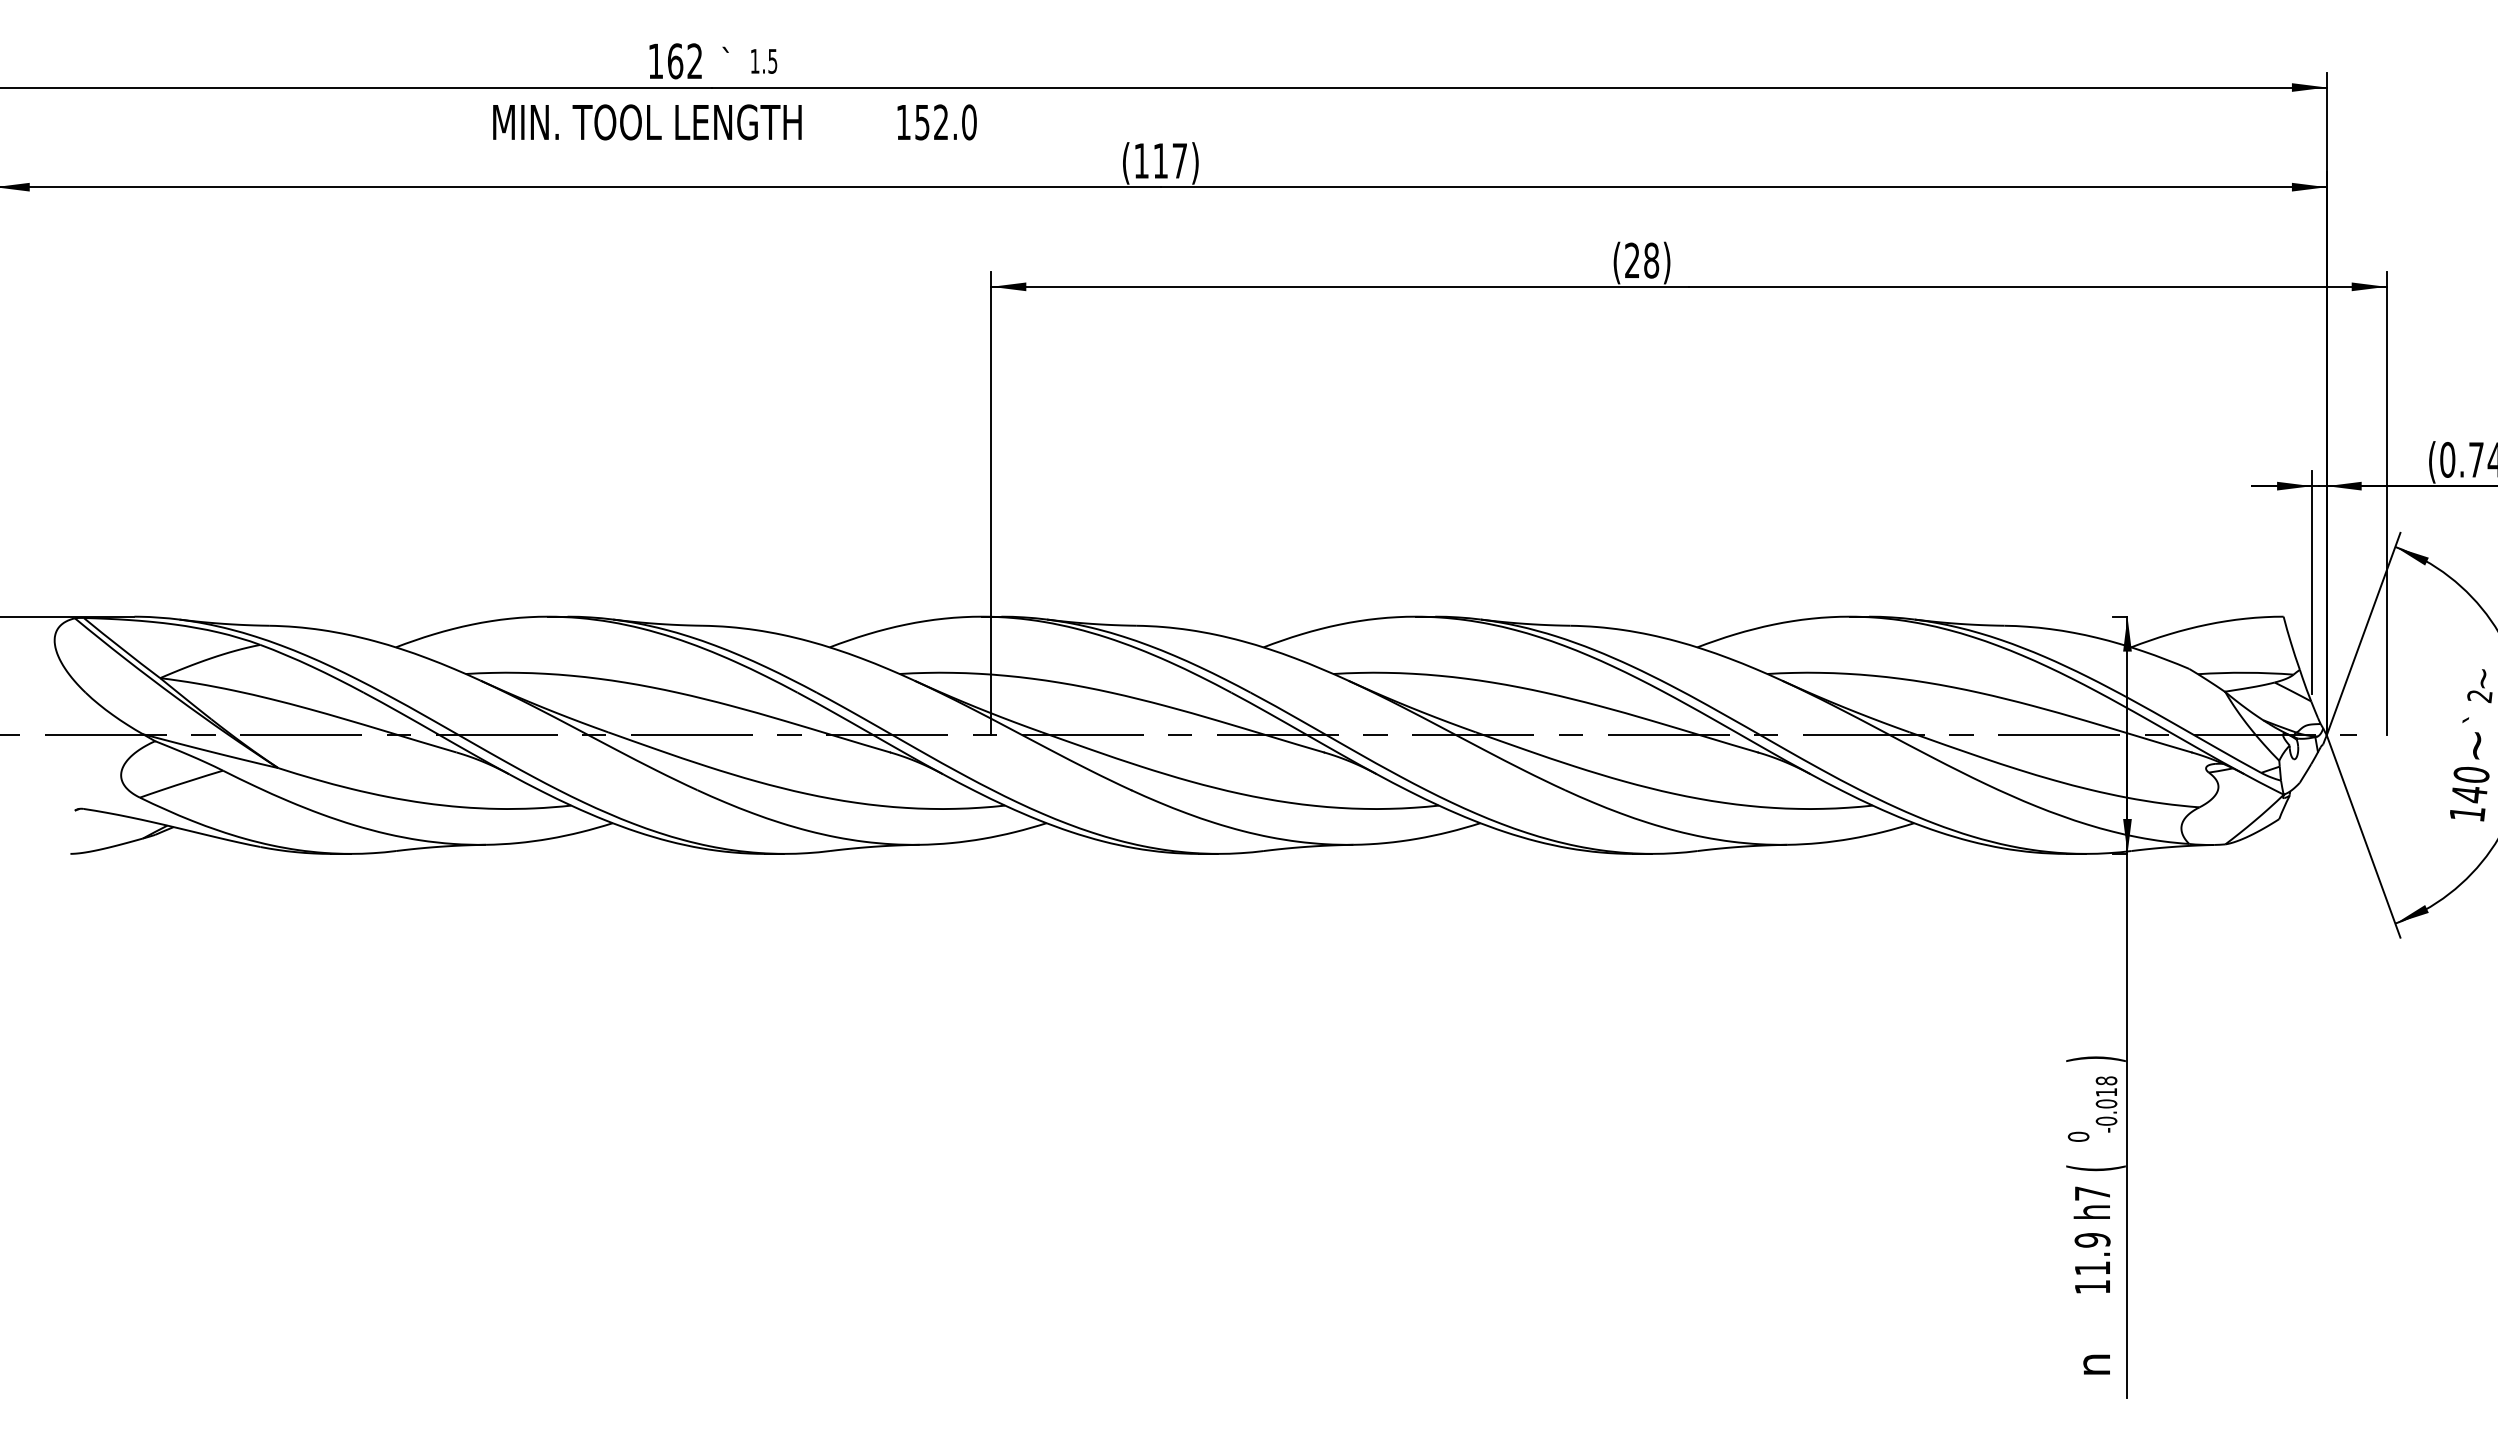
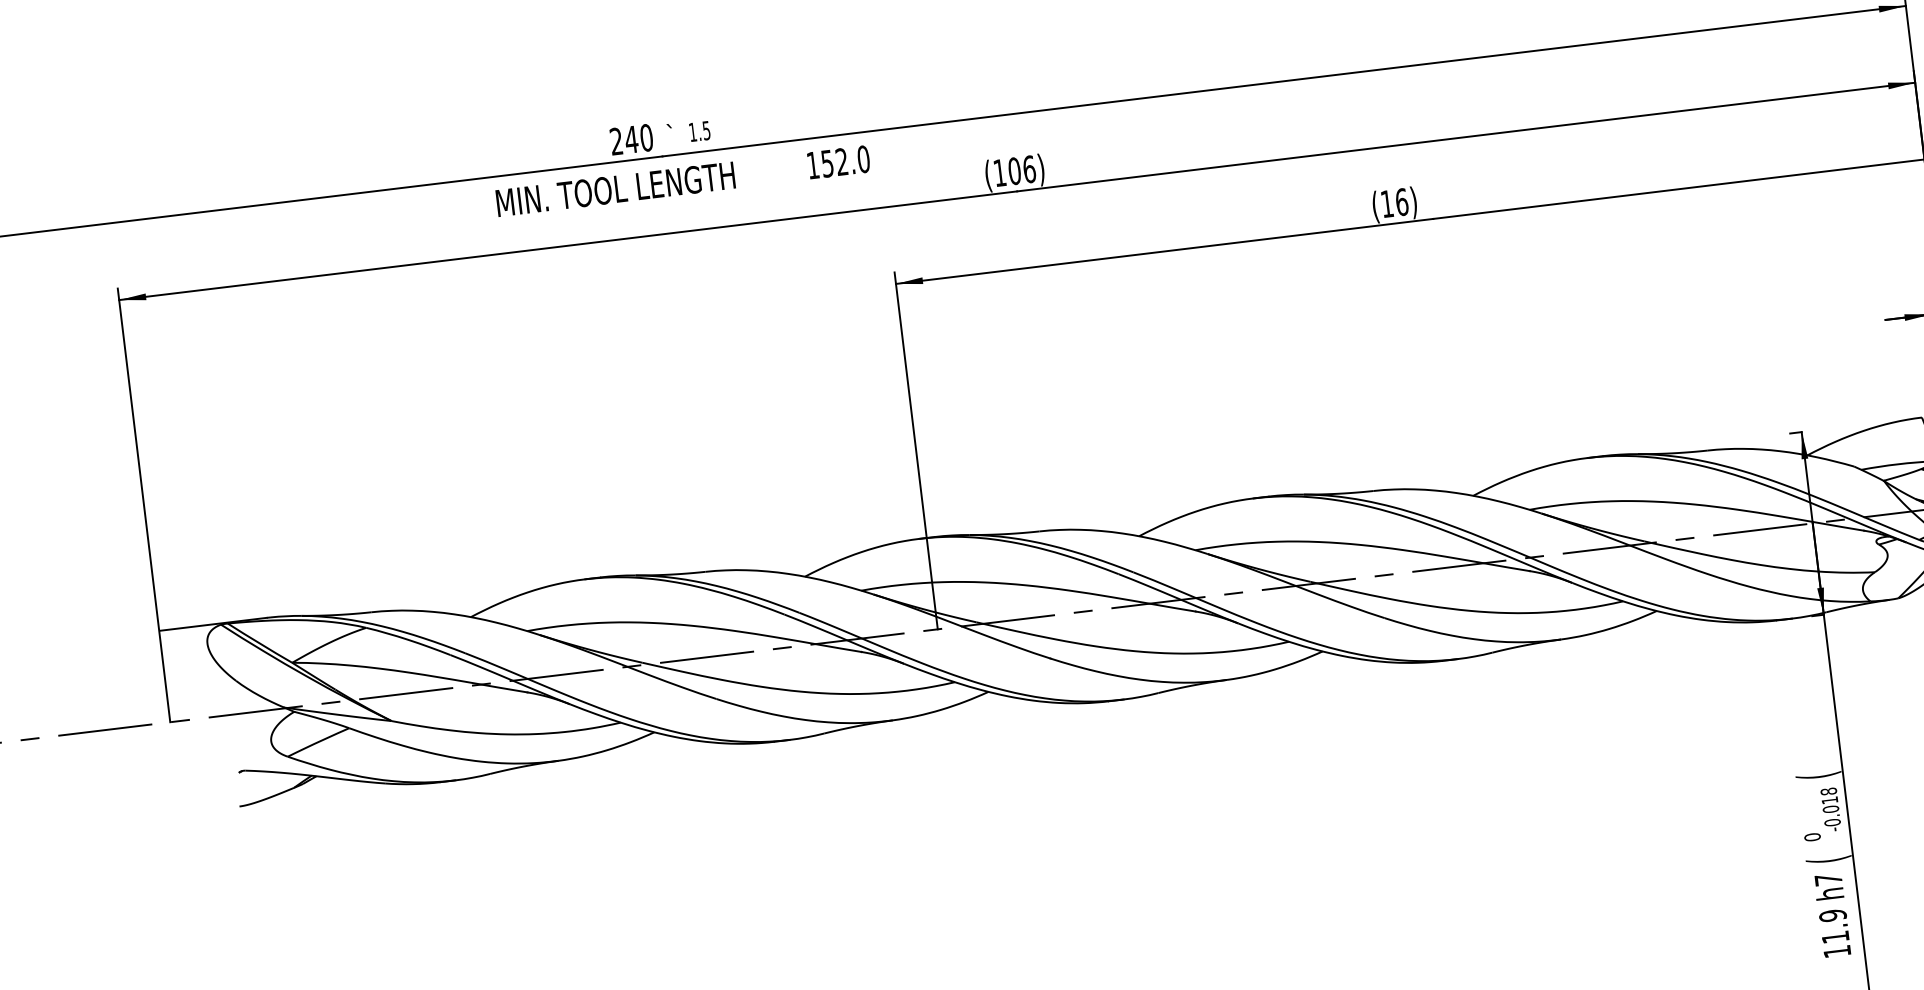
text: (675, 61) -> (631, 139), 162 -> 240
text: (1170, 160) -> (1022, 169), (117) -> (106)
text: (1642, 260) -> (1394, 202), (28) -> (16)
text: (2095, 1059) -> (1818, 776), ) -> (

